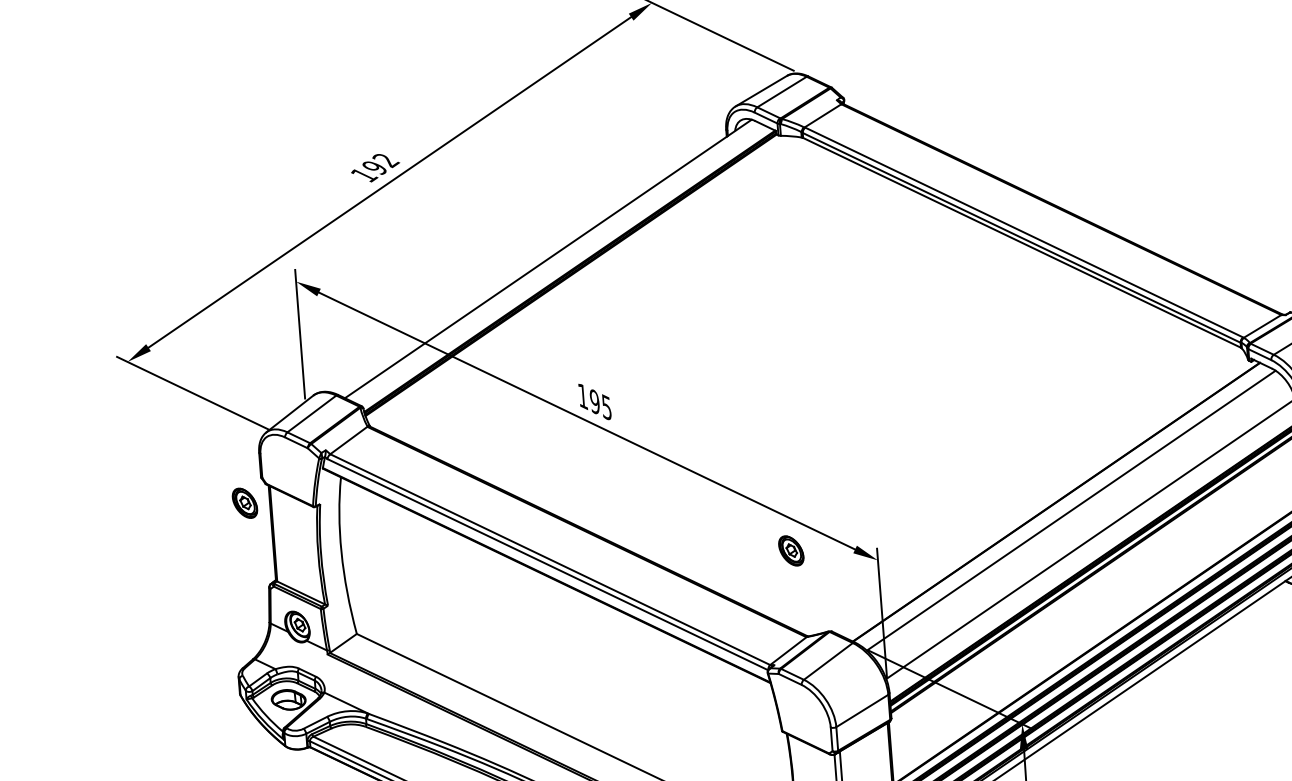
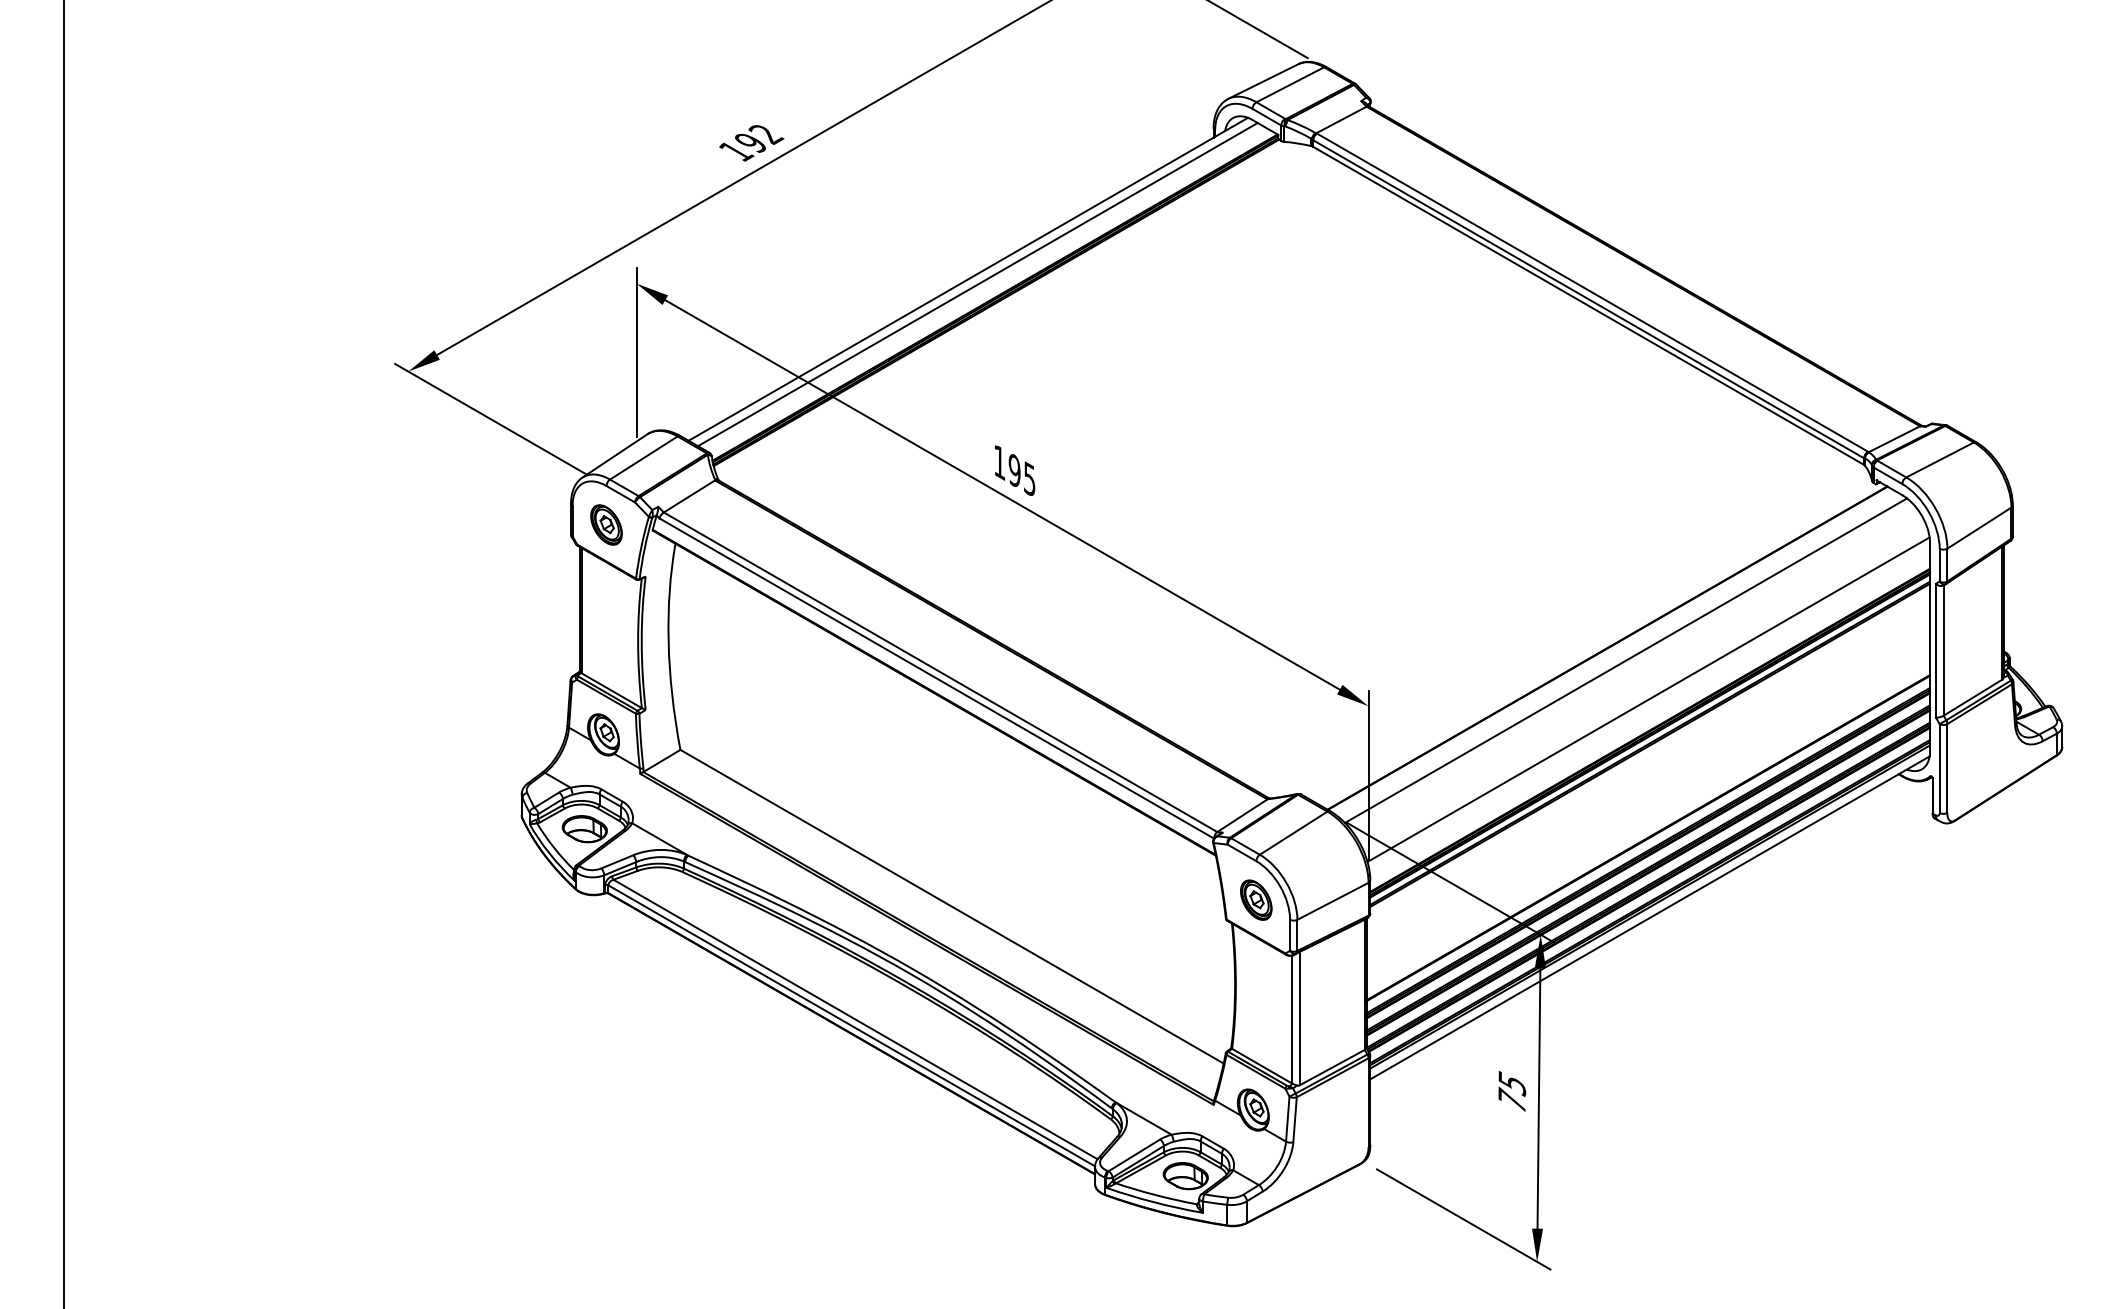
line: (555, 262) -> (977, 284), added
part: (244, 502) -> (606, 524), moved
part: (791, 550) -> (1256, 899), moved

